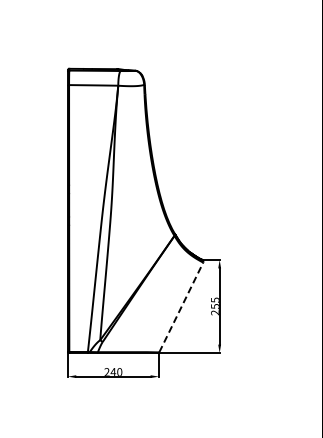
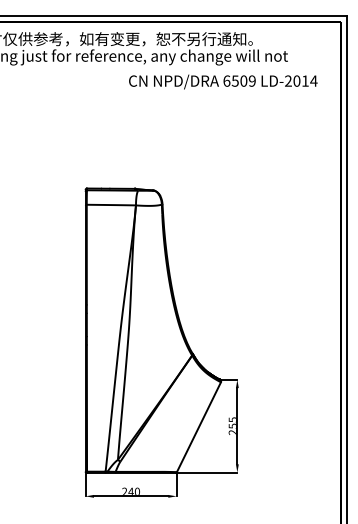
line: (180, 307) -> (198, 427), dashed -> solid

